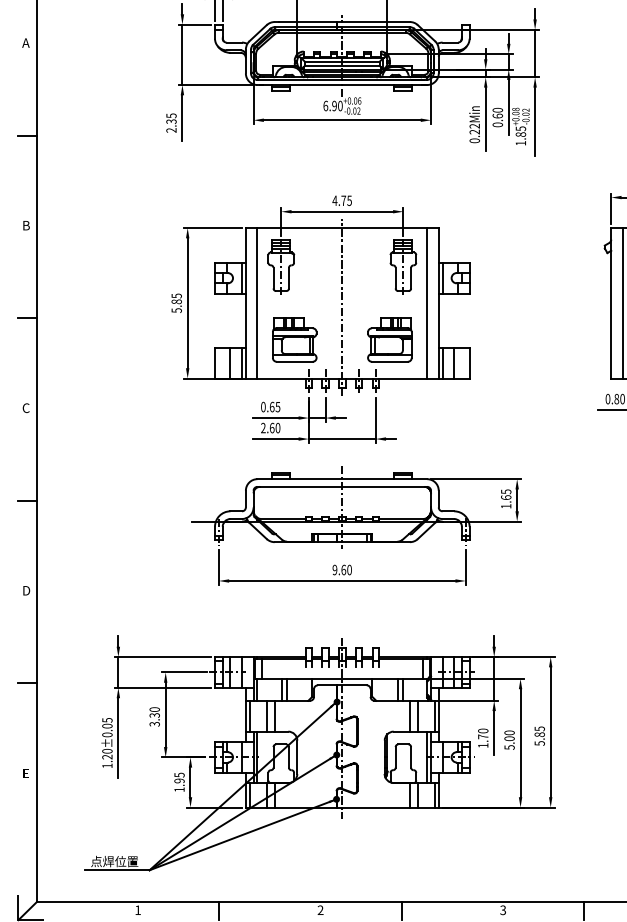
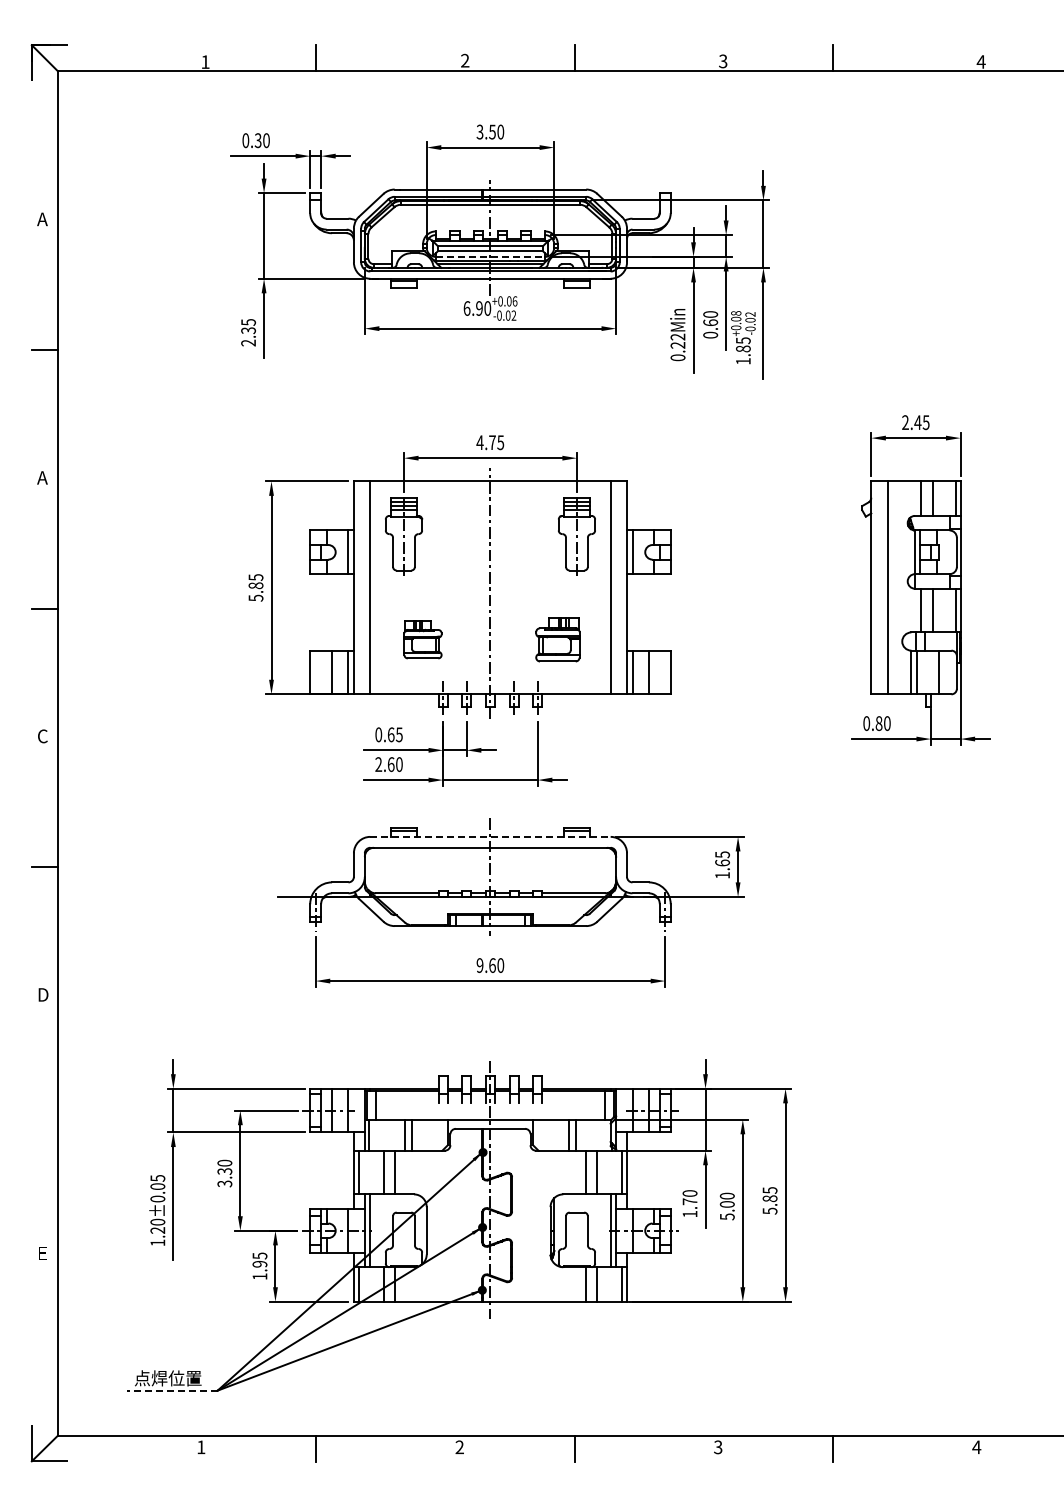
line: (342, 69) -> (490, 256), solid -> dashed
text: (25, 225) -> (42, 477), B -> A
part: (294, 339) -> (422, 639), size x0.6
part: (389, 339) -> (557, 639), size x0.7
line: (342, 478) -> (490, 836), solid -> dashed
line: (27, 682) -> (44, 1125), removed
line: (117, 870) -> (171, 1390), solid -> dashed

